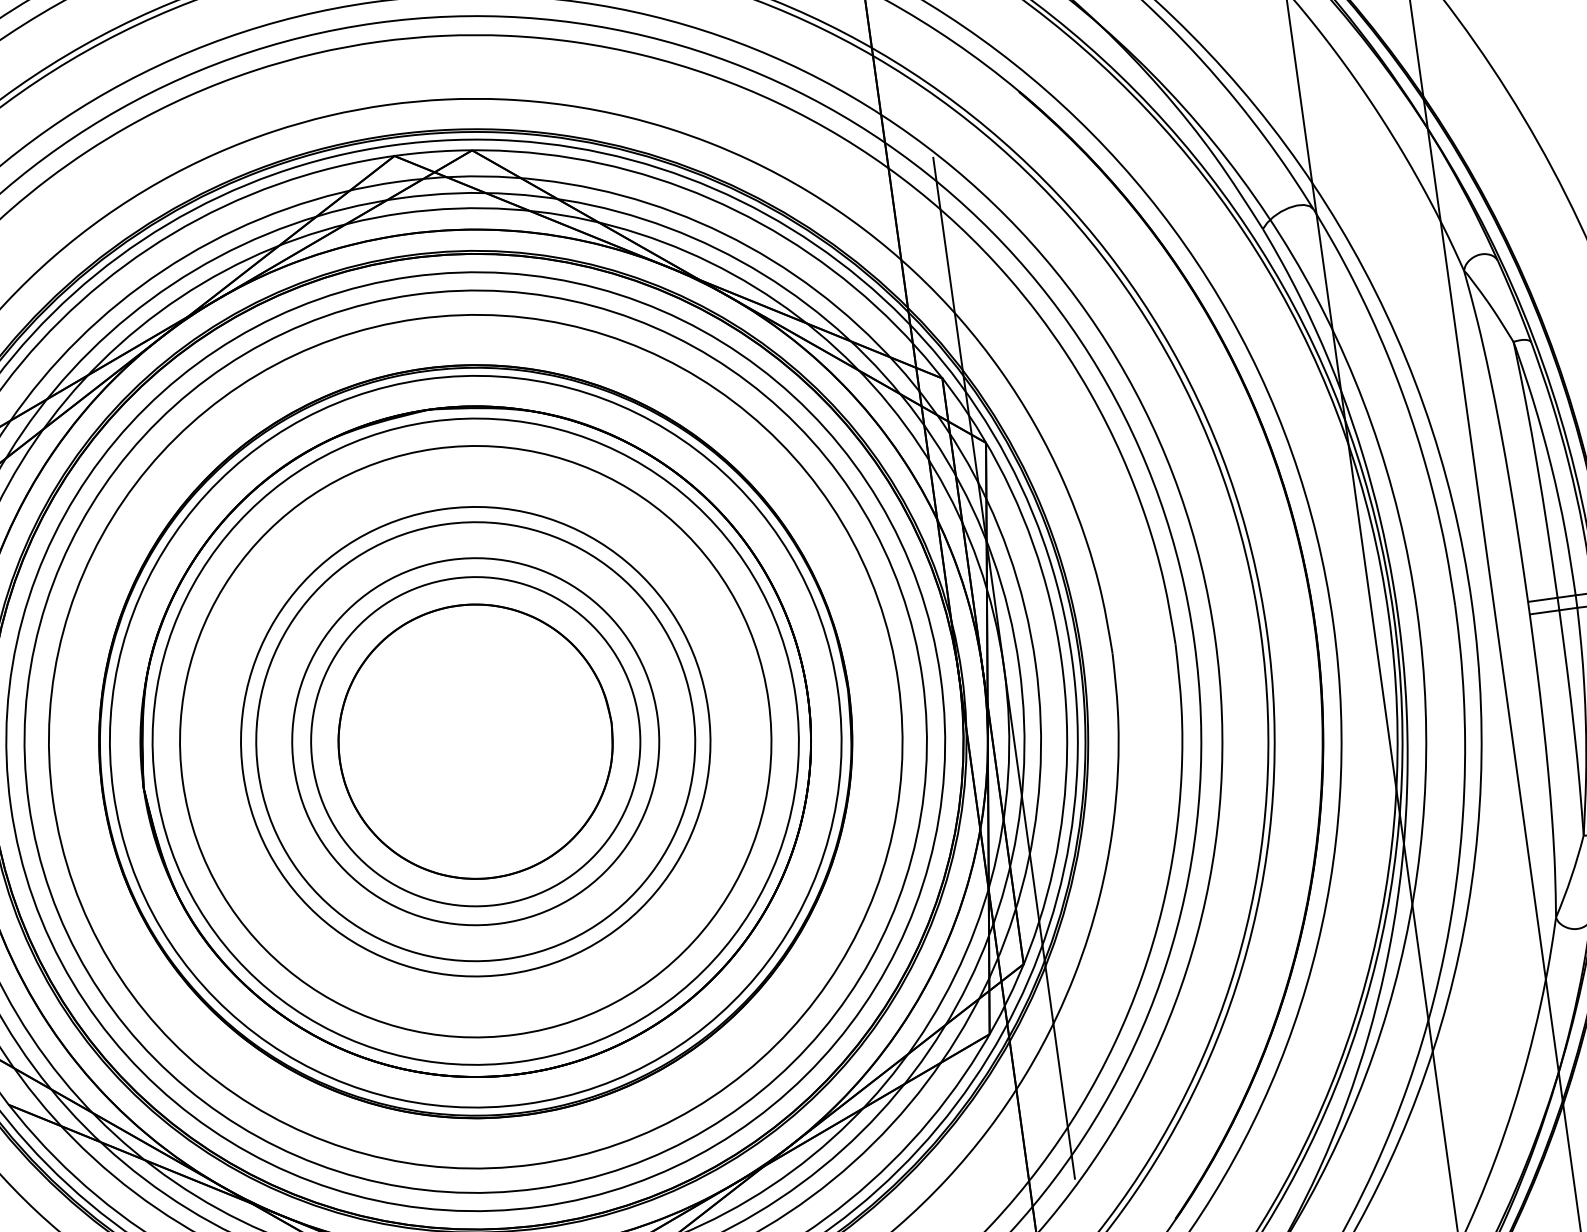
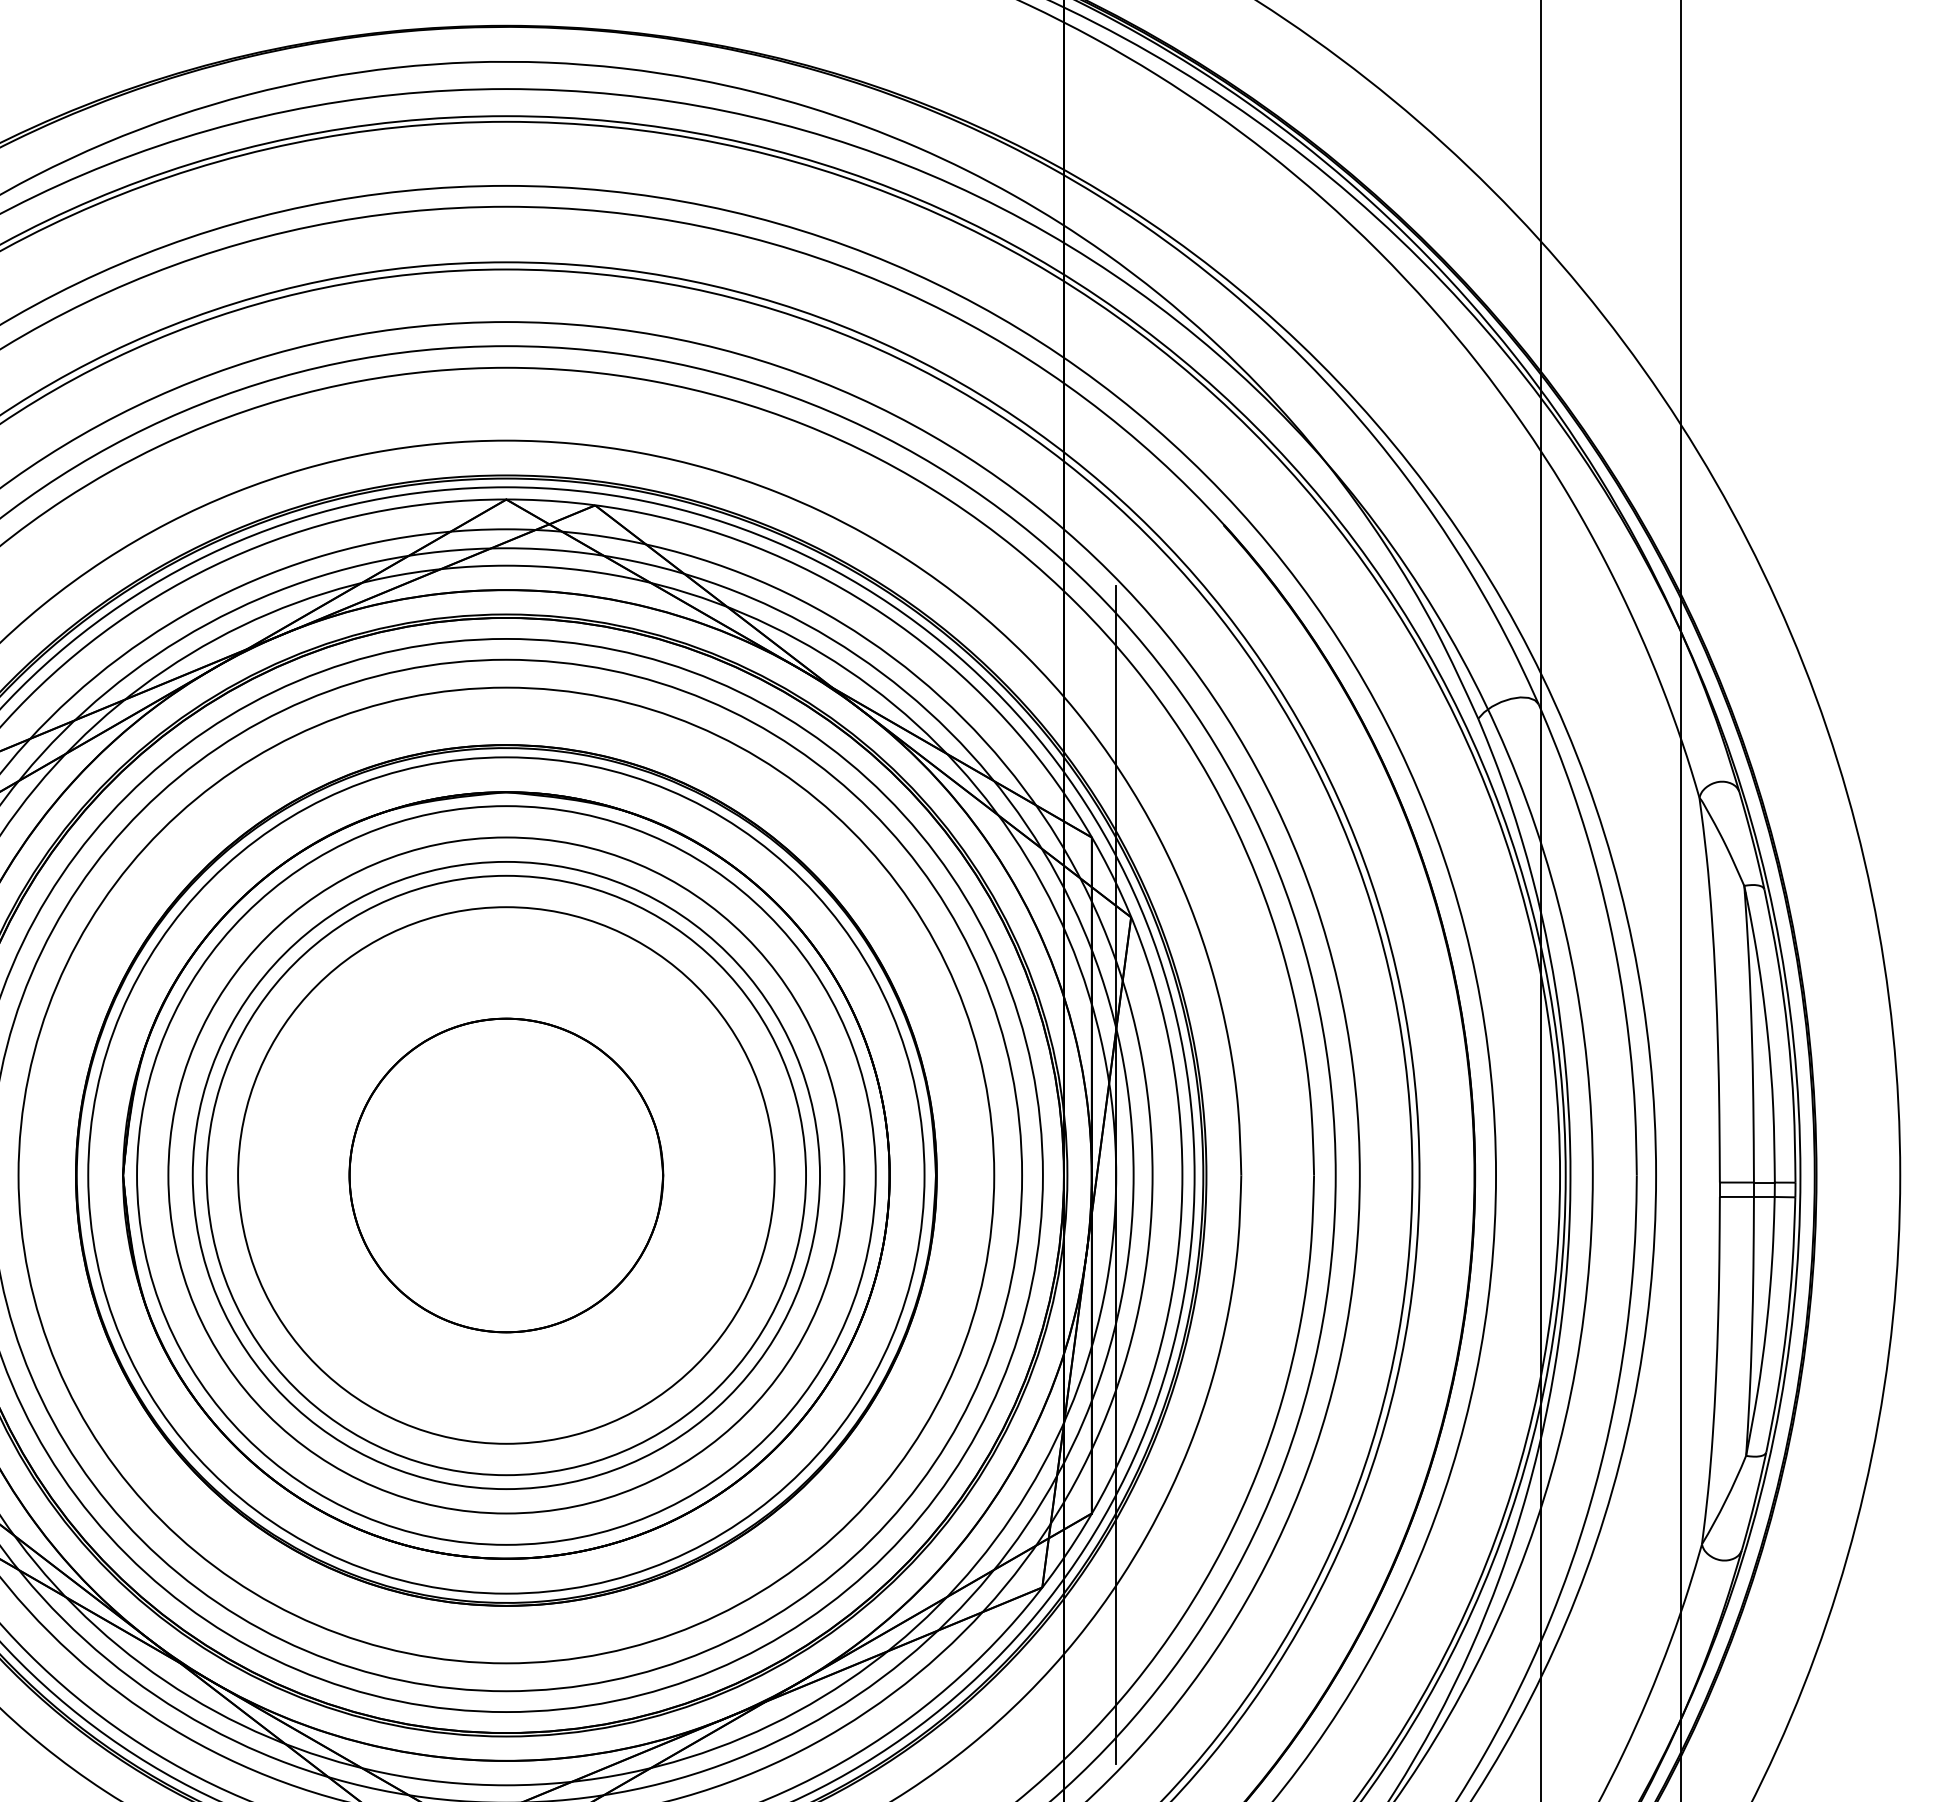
circle: (475, 741) -> (506, 1175), size x0.62
circle: (475, 741) -> (506, 1175), size x1.43
circle: (475, 741) -> (506, 1175), size x1.67

